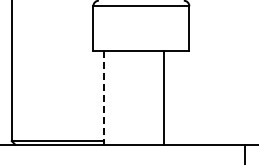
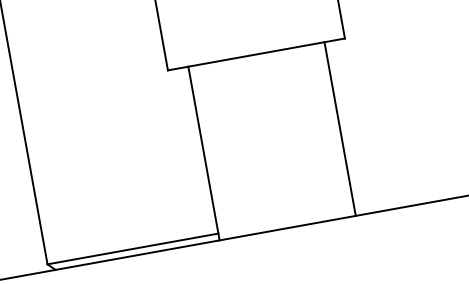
line: (164, 97) -> (340, 128), moved
line: (104, 98) -> (204, 155), dashed -> solid

